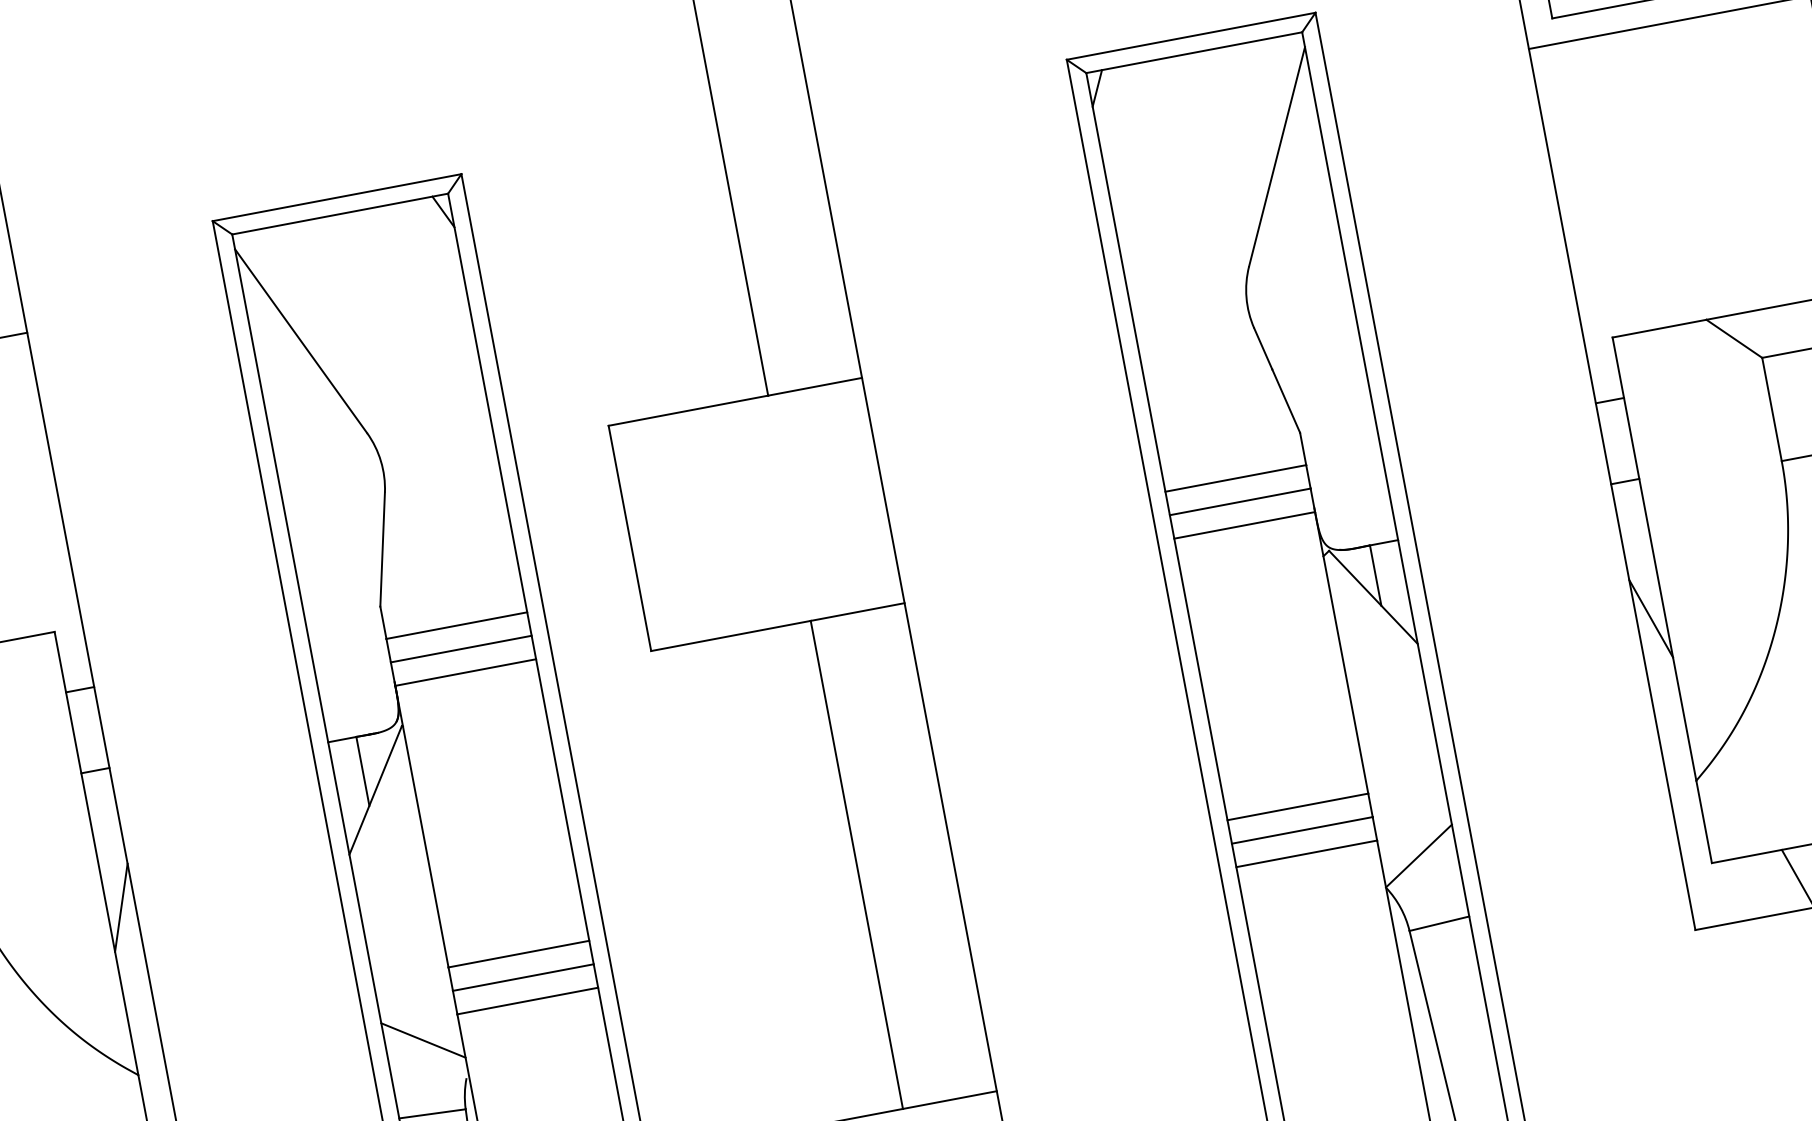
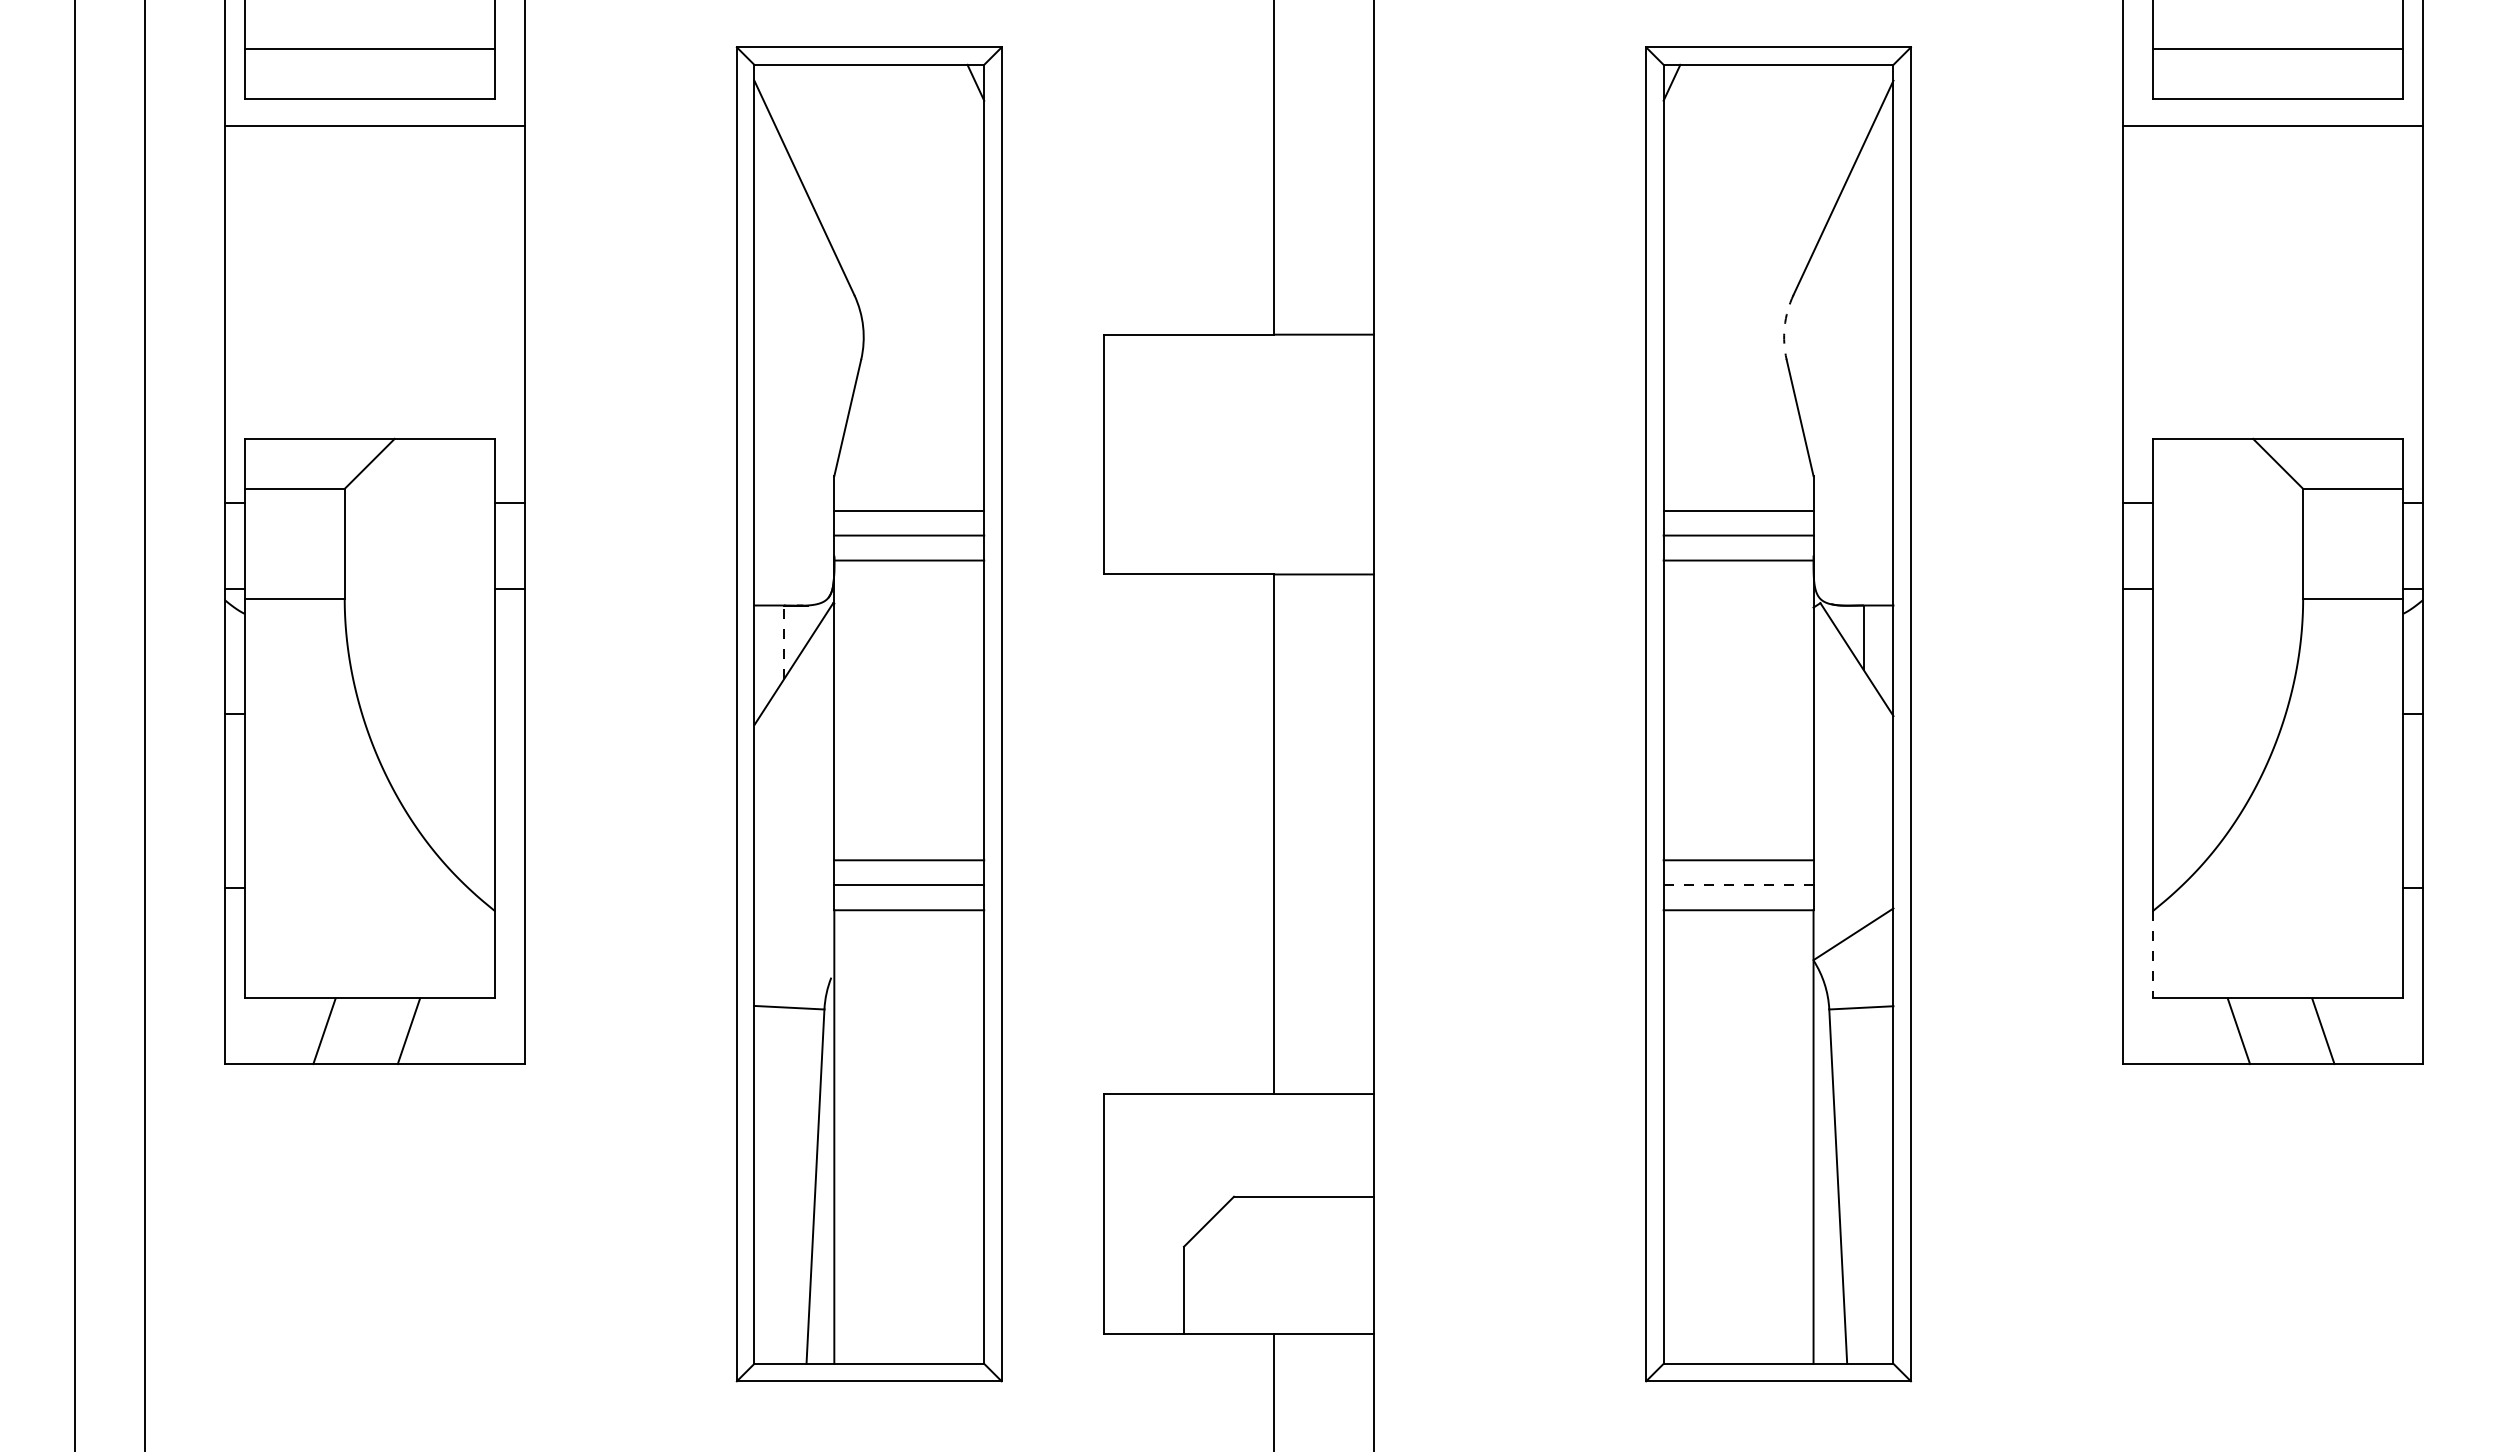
arc: (1246, 297) -> (1784, 326), solid -> dashed
line: (1651, 618) -> (2138, 735), removed
line: (363, 771) -> (784, 642), solid -> dashed
line: (1704, 821) -> (2153, 954), solid -> dashed
line: (1302, 830) -> (1738, 885), solid -> dashed
line: (121, 907) -> (509, 735), removed
line: (423, 1040) -> (794, 930), removed

